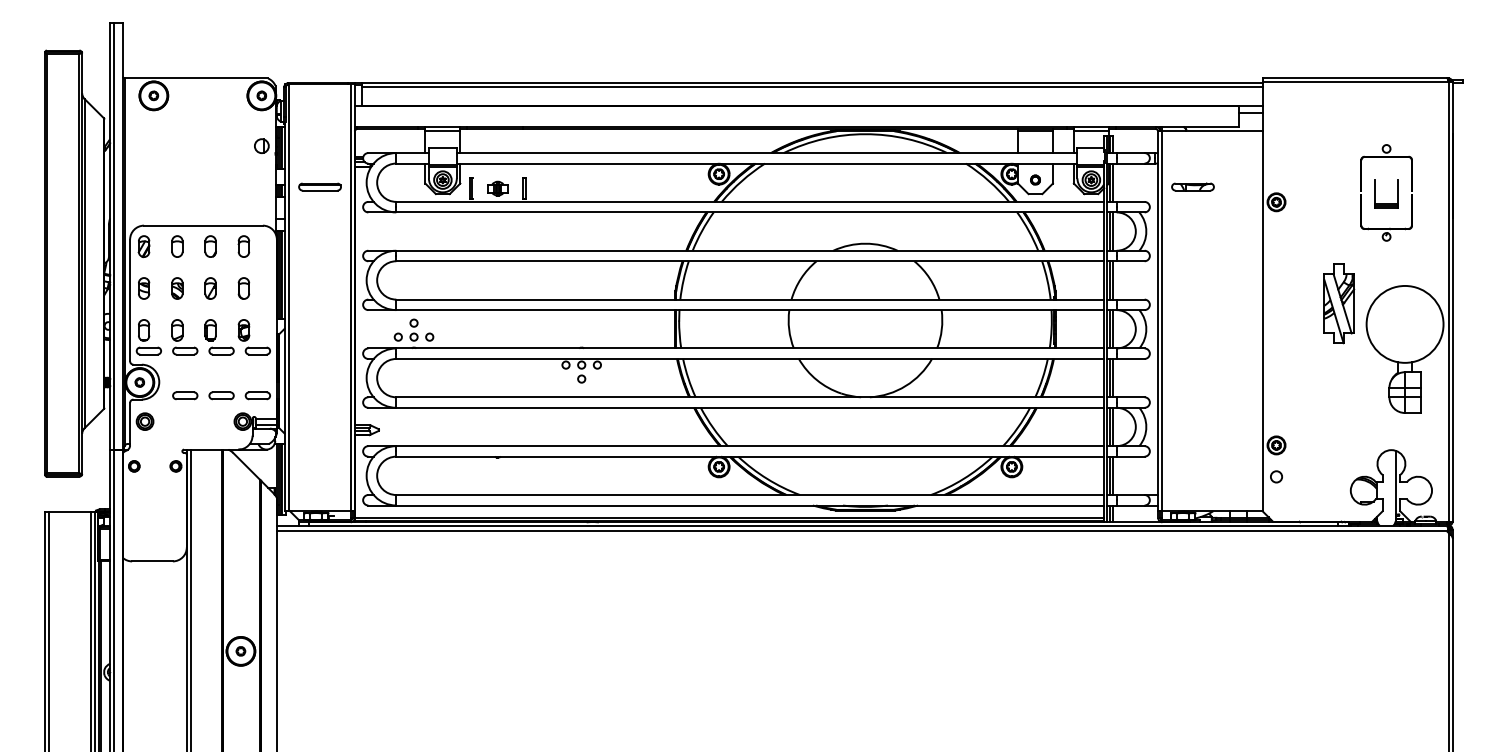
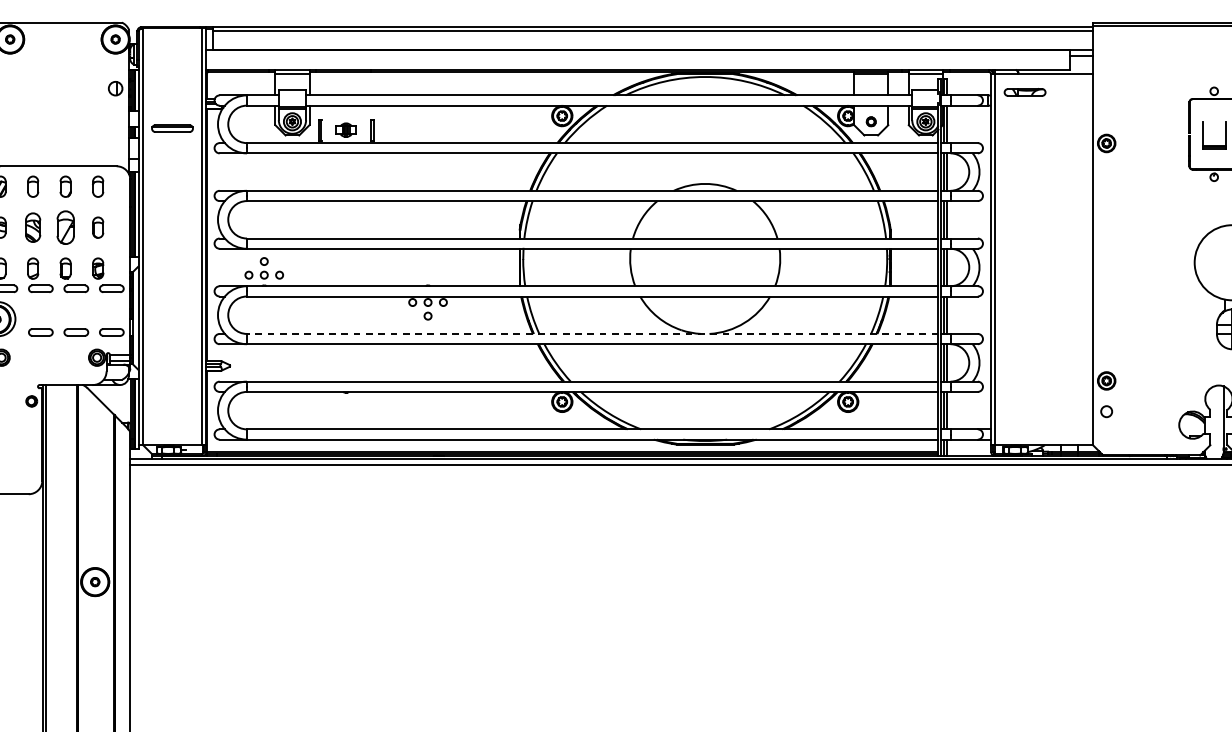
part: (1192, 186) -> (1024, 91), moved
part: (177, 288) -> (33, 227), size x1.4
part: (210, 288) -> (65, 227), size x1.6
part: (1339, 303) -> (1168, 242), removed
line: (750, 397) -> (592, 334), solid -> dashed

